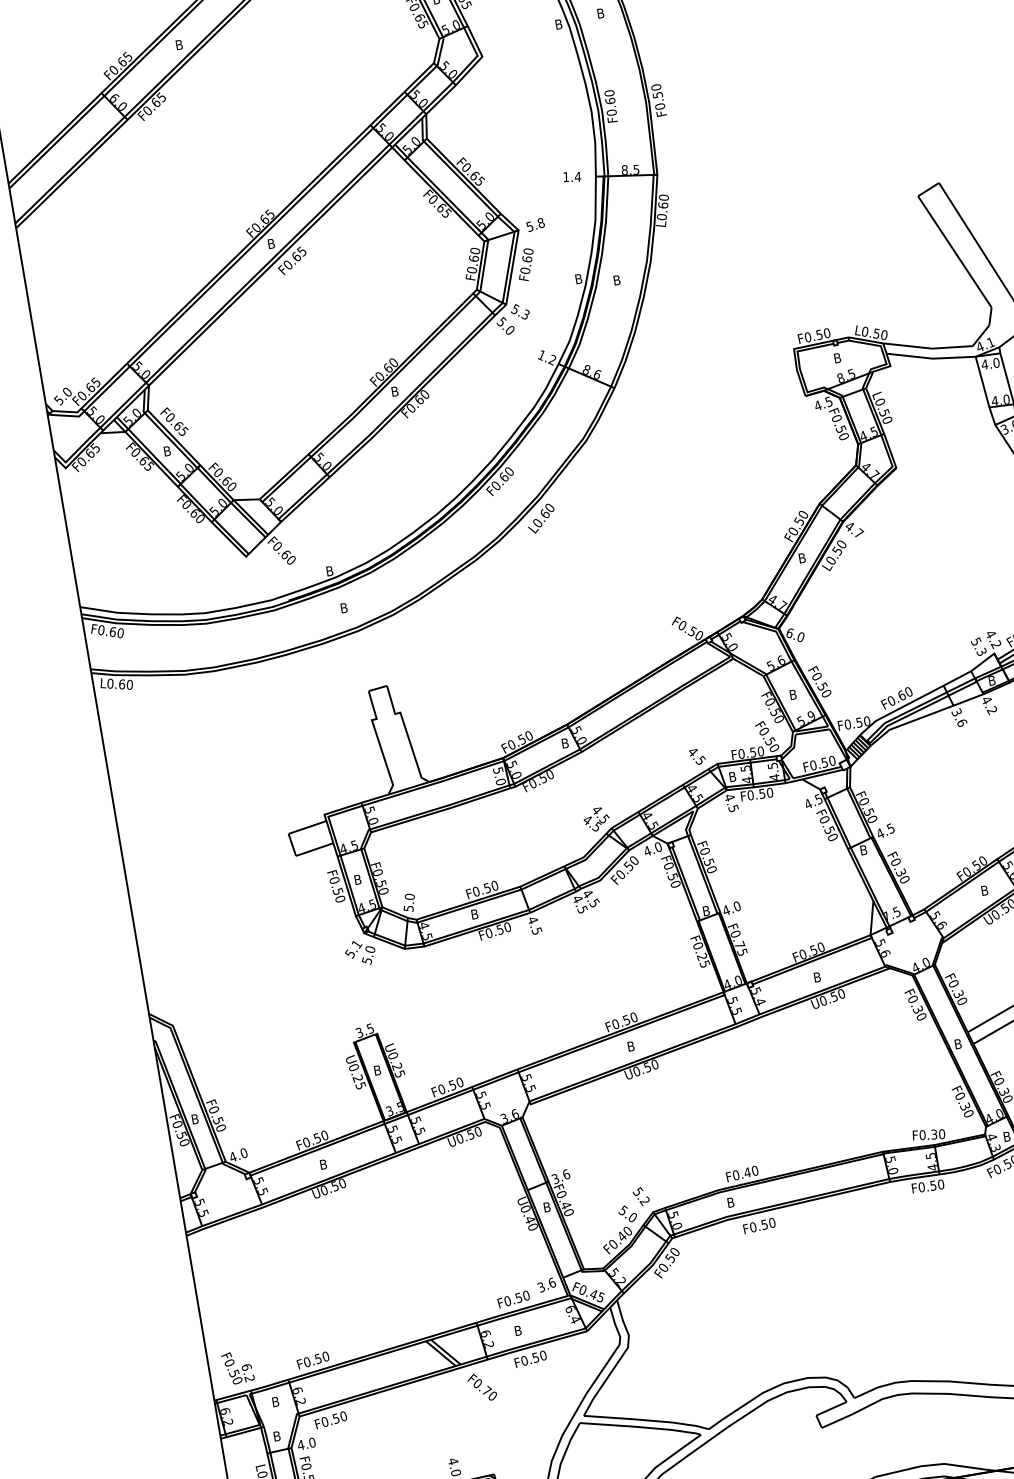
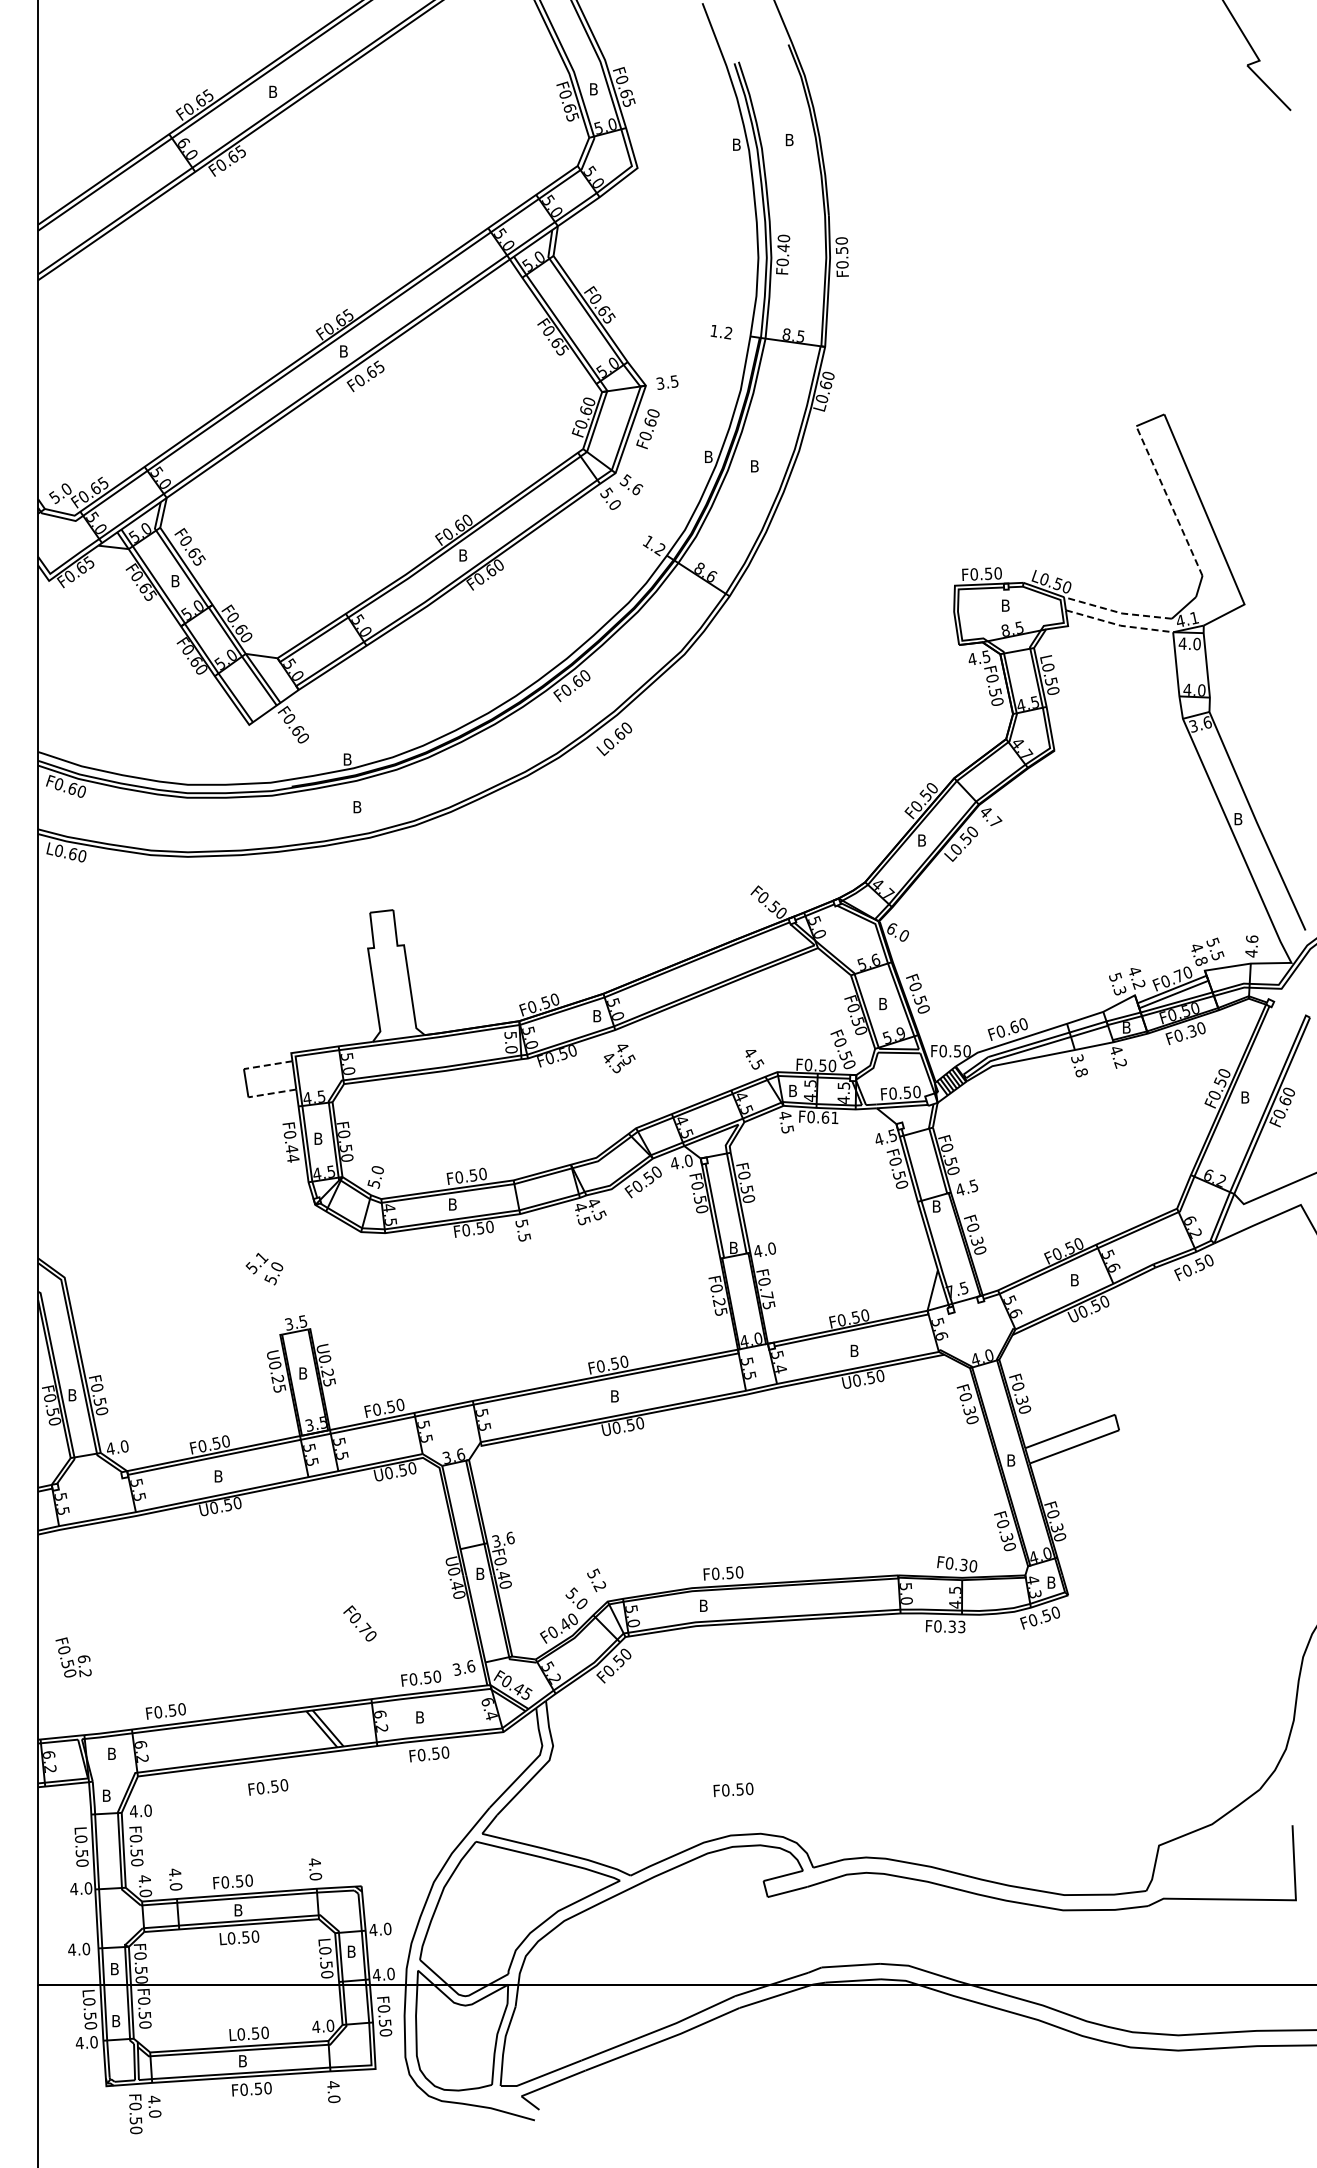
text: (610, 101) -> (783, 248), F0.60 -> F0.40
text: (577, 176) -> (728, 332), 1.4 -> 1.2
text: (535, 224) -> (667, 381), 5.8 -> 3.5
line: (954, 252) -> (1169, 501), solid -> dashed
text: (525, 314) -> (637, 488), 5.3 -> 5.6
line: (928, 348) -> (1117, 612), solid -> dashed
line: (930, 358) -> (1118, 625), solid -> dashed
text: (961, 722) -> (1081, 1072), 3.6 -> 3.8
text: (765, 793) -> (829, 1117), F0.50 -> F0.61
text: (596, 819) -> (619, 1058), moved
line: (307, 827) -> (268, 1065), solid -> dashed
line: (314, 849) -> (271, 1093), solid -> dashed
text: (339, 895) -> (292, 1153), F0.50 -> F0.44
text: (532, 920) -> (521, 1223), 4.5 -> 5.5
text: (360, 953) -> (264, 1269), moved
text: (747, 1172) -> (730, 1572), F0.40 -> F0.50
text: (937, 1184) -> (957, 1626), F0.50 -> F0.33
text: (759, 1225) -> (733, 1789), moved
text: (238, 1367) -> (73, 1657), moved
text: (481, 1387) -> (359, 1623), moved
text: (331, 1420) -> (268, 1787), moved

